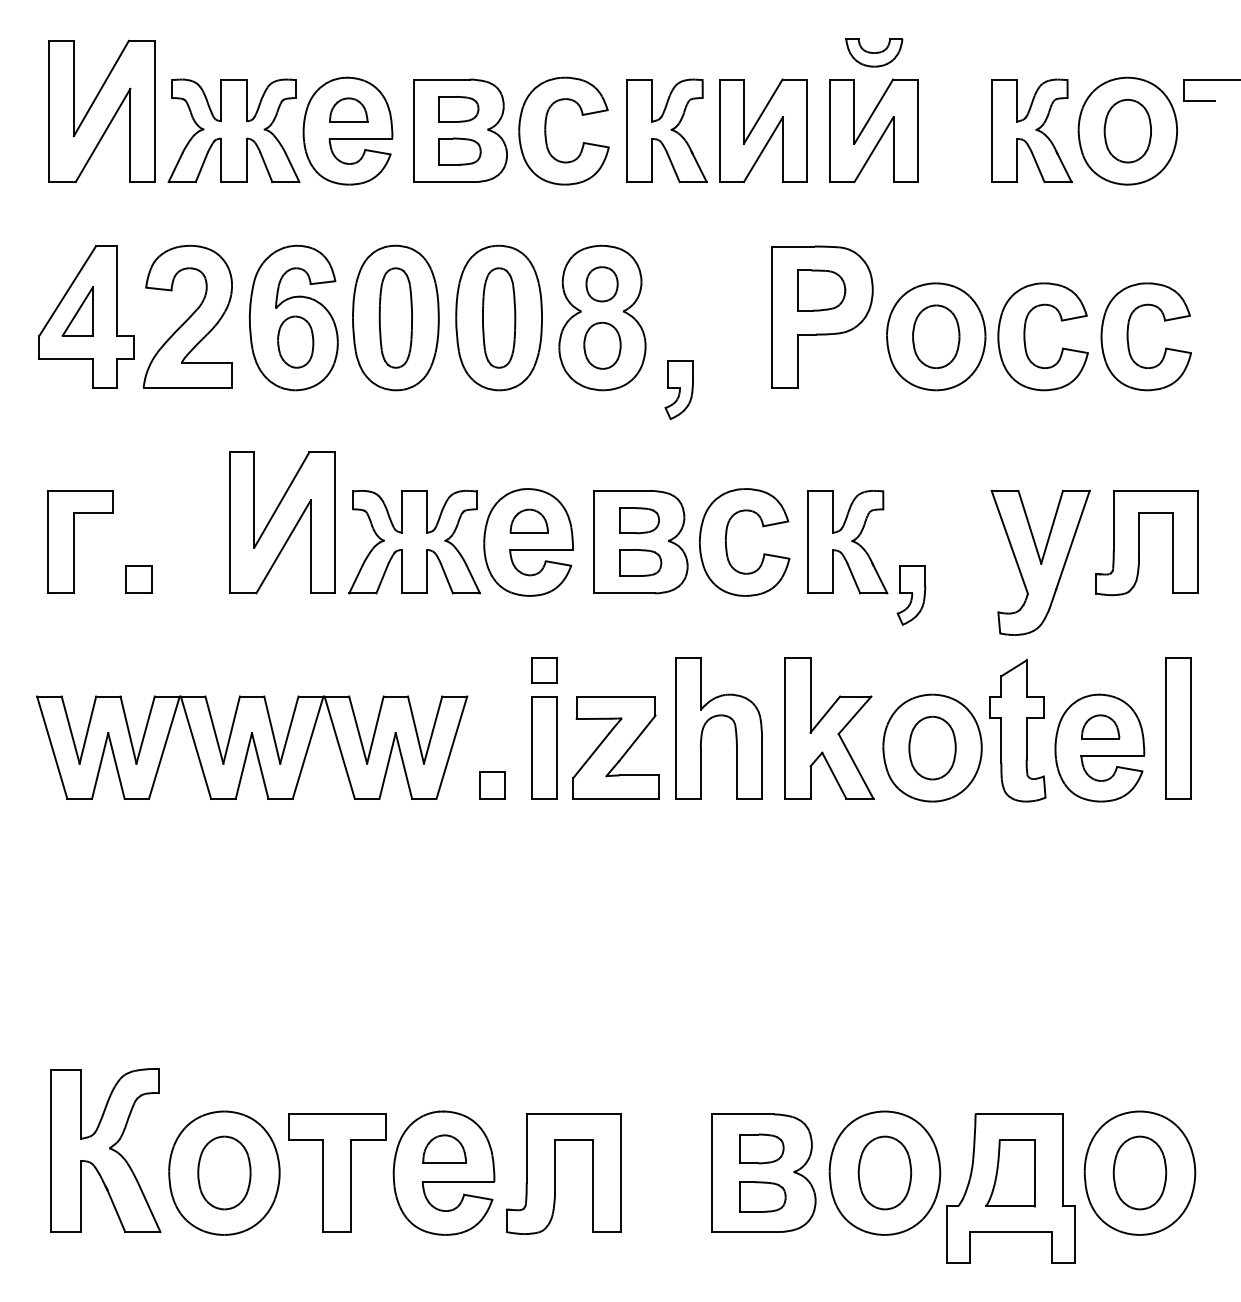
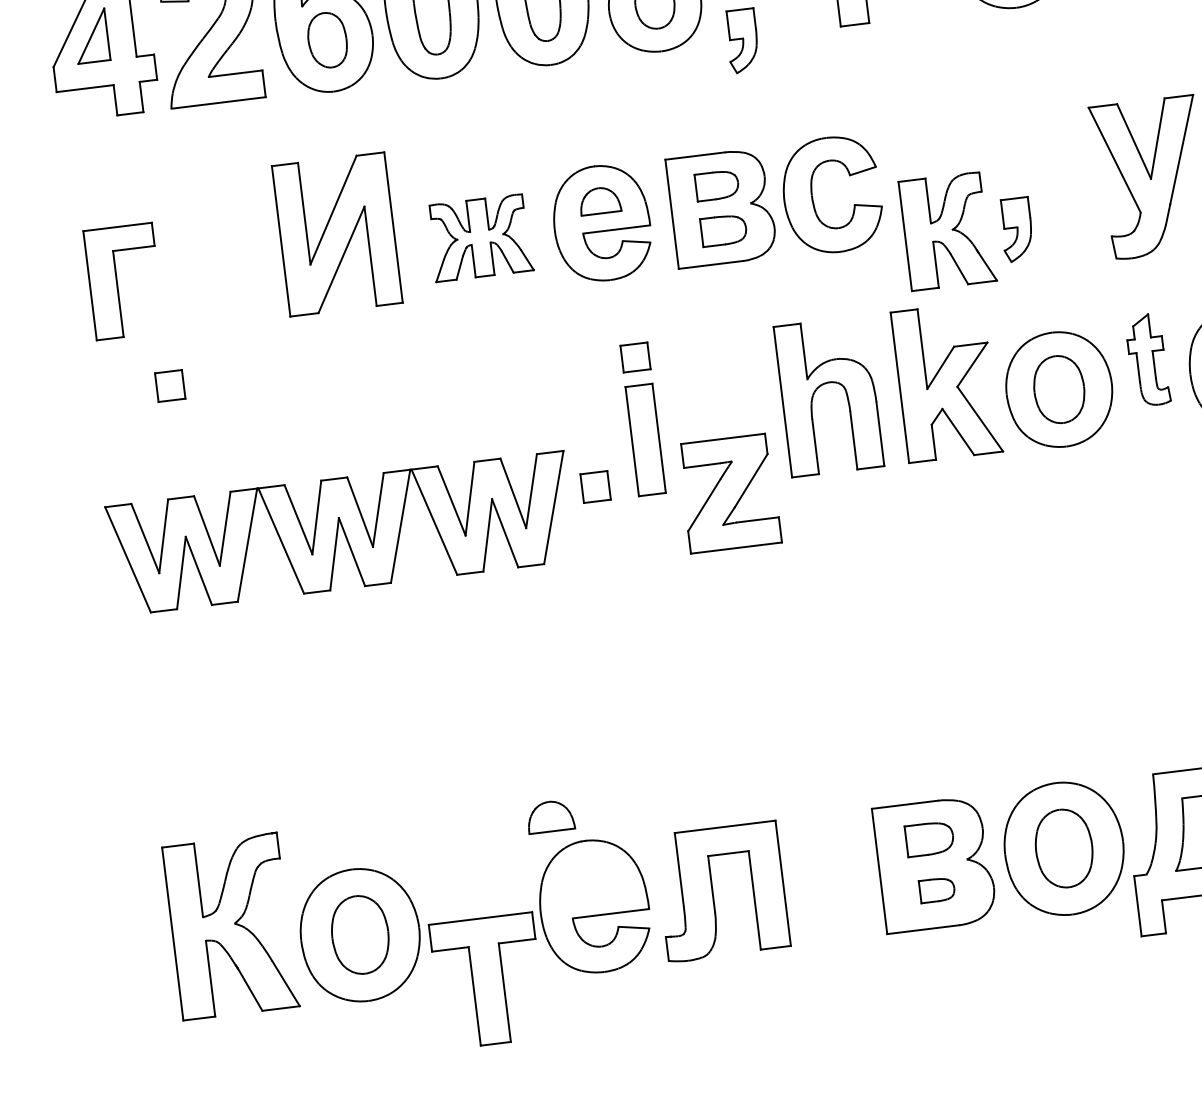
part: (414, 542) -> (480, 238), size x0.7
part: (847, 542) -> (947, 231), moved
part: (138, 579) -> (169, 385), moved
part: (1017, 730) -> (1147, 359), size x0.6
part: (252, 747) -> (341, 533), moved
part: (615, 747) -> (729, 493), moved
part: (444, 1148) -> (550, 815), moved
part: (337, 1172) -> (488, 980), moved
part: (762, 1196) -> (936, 889), size x0.7

